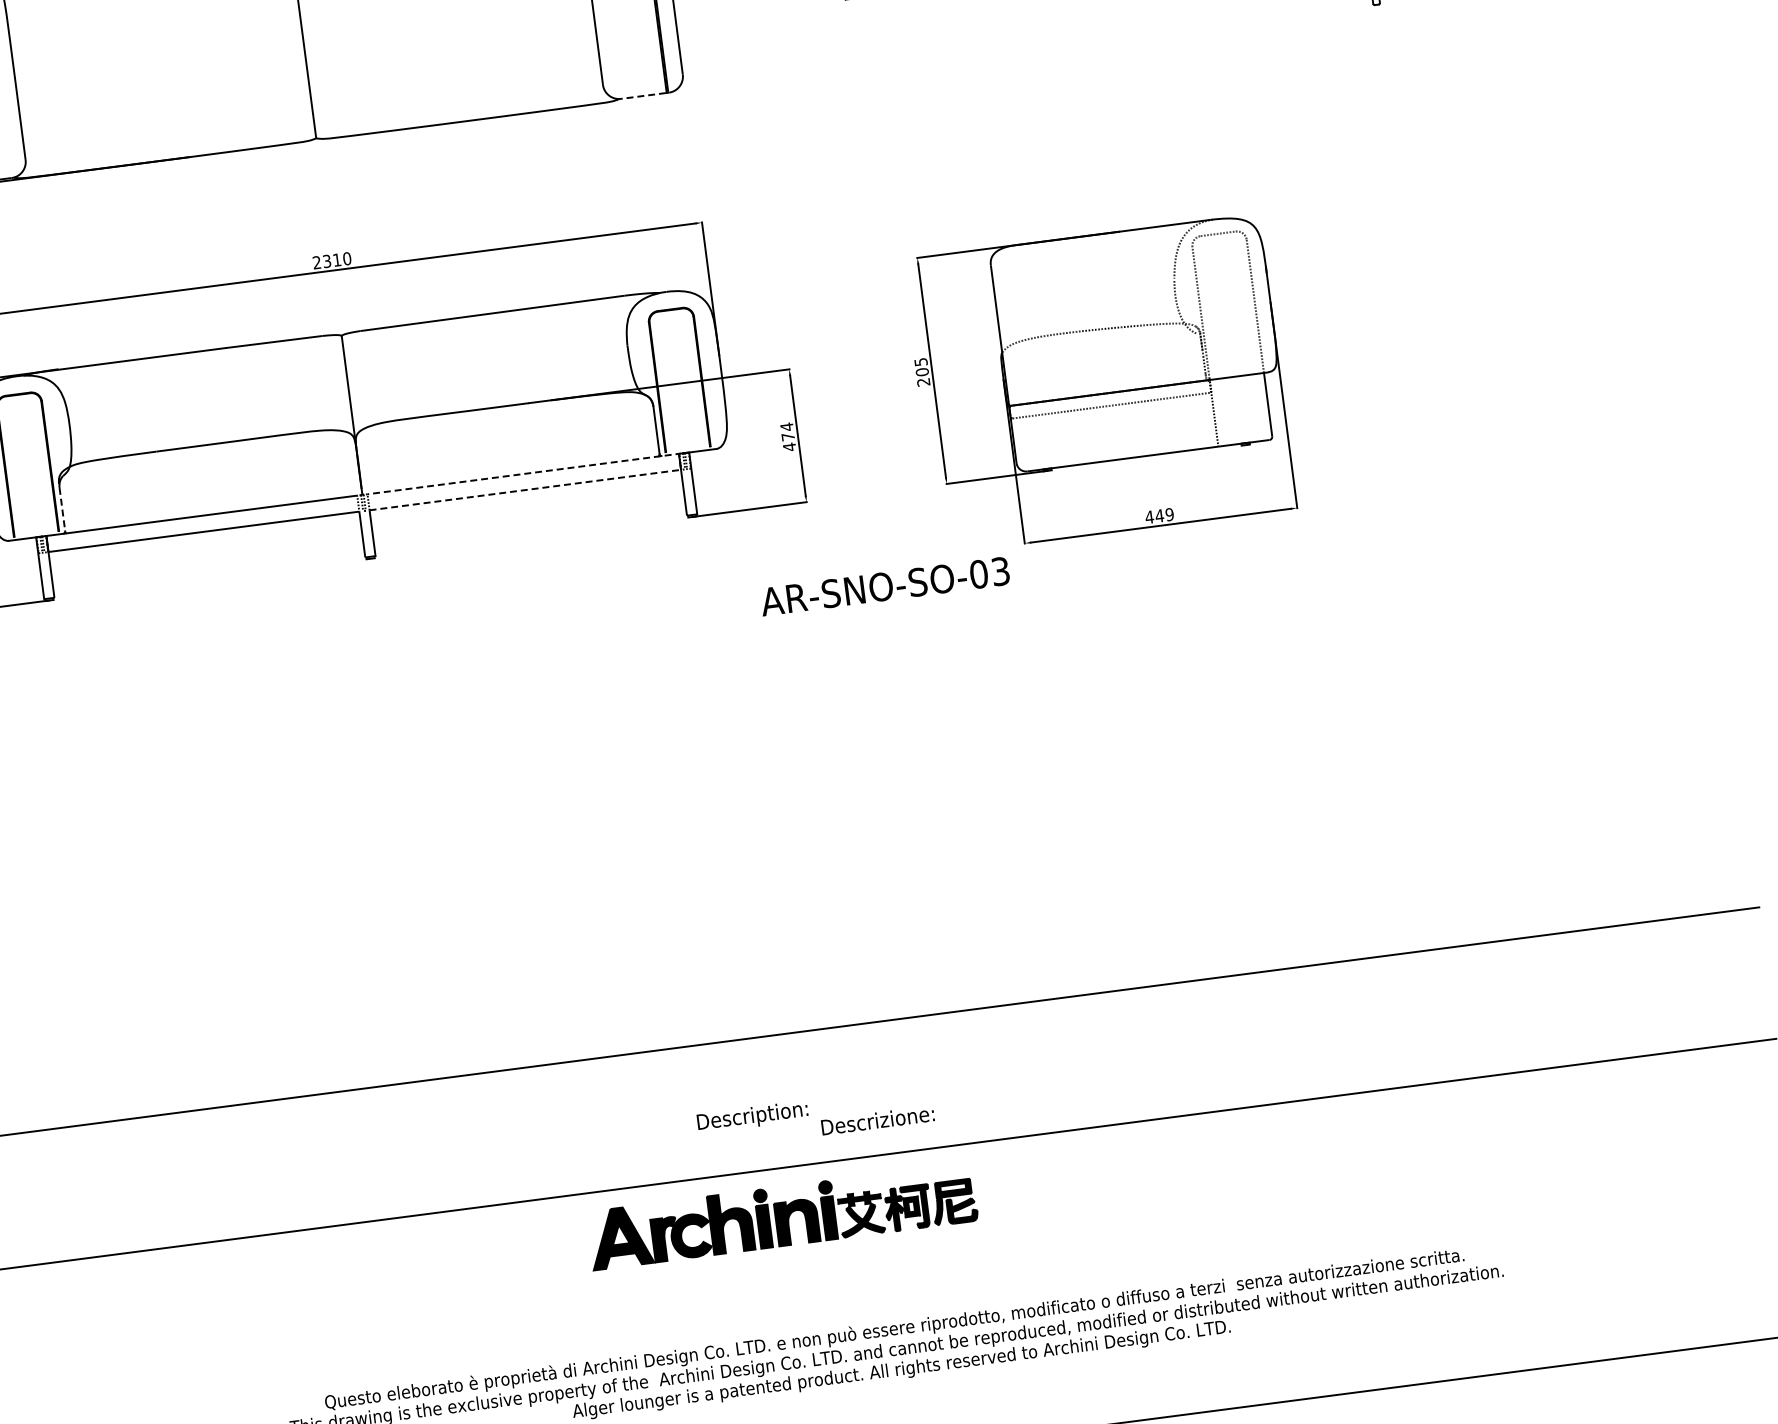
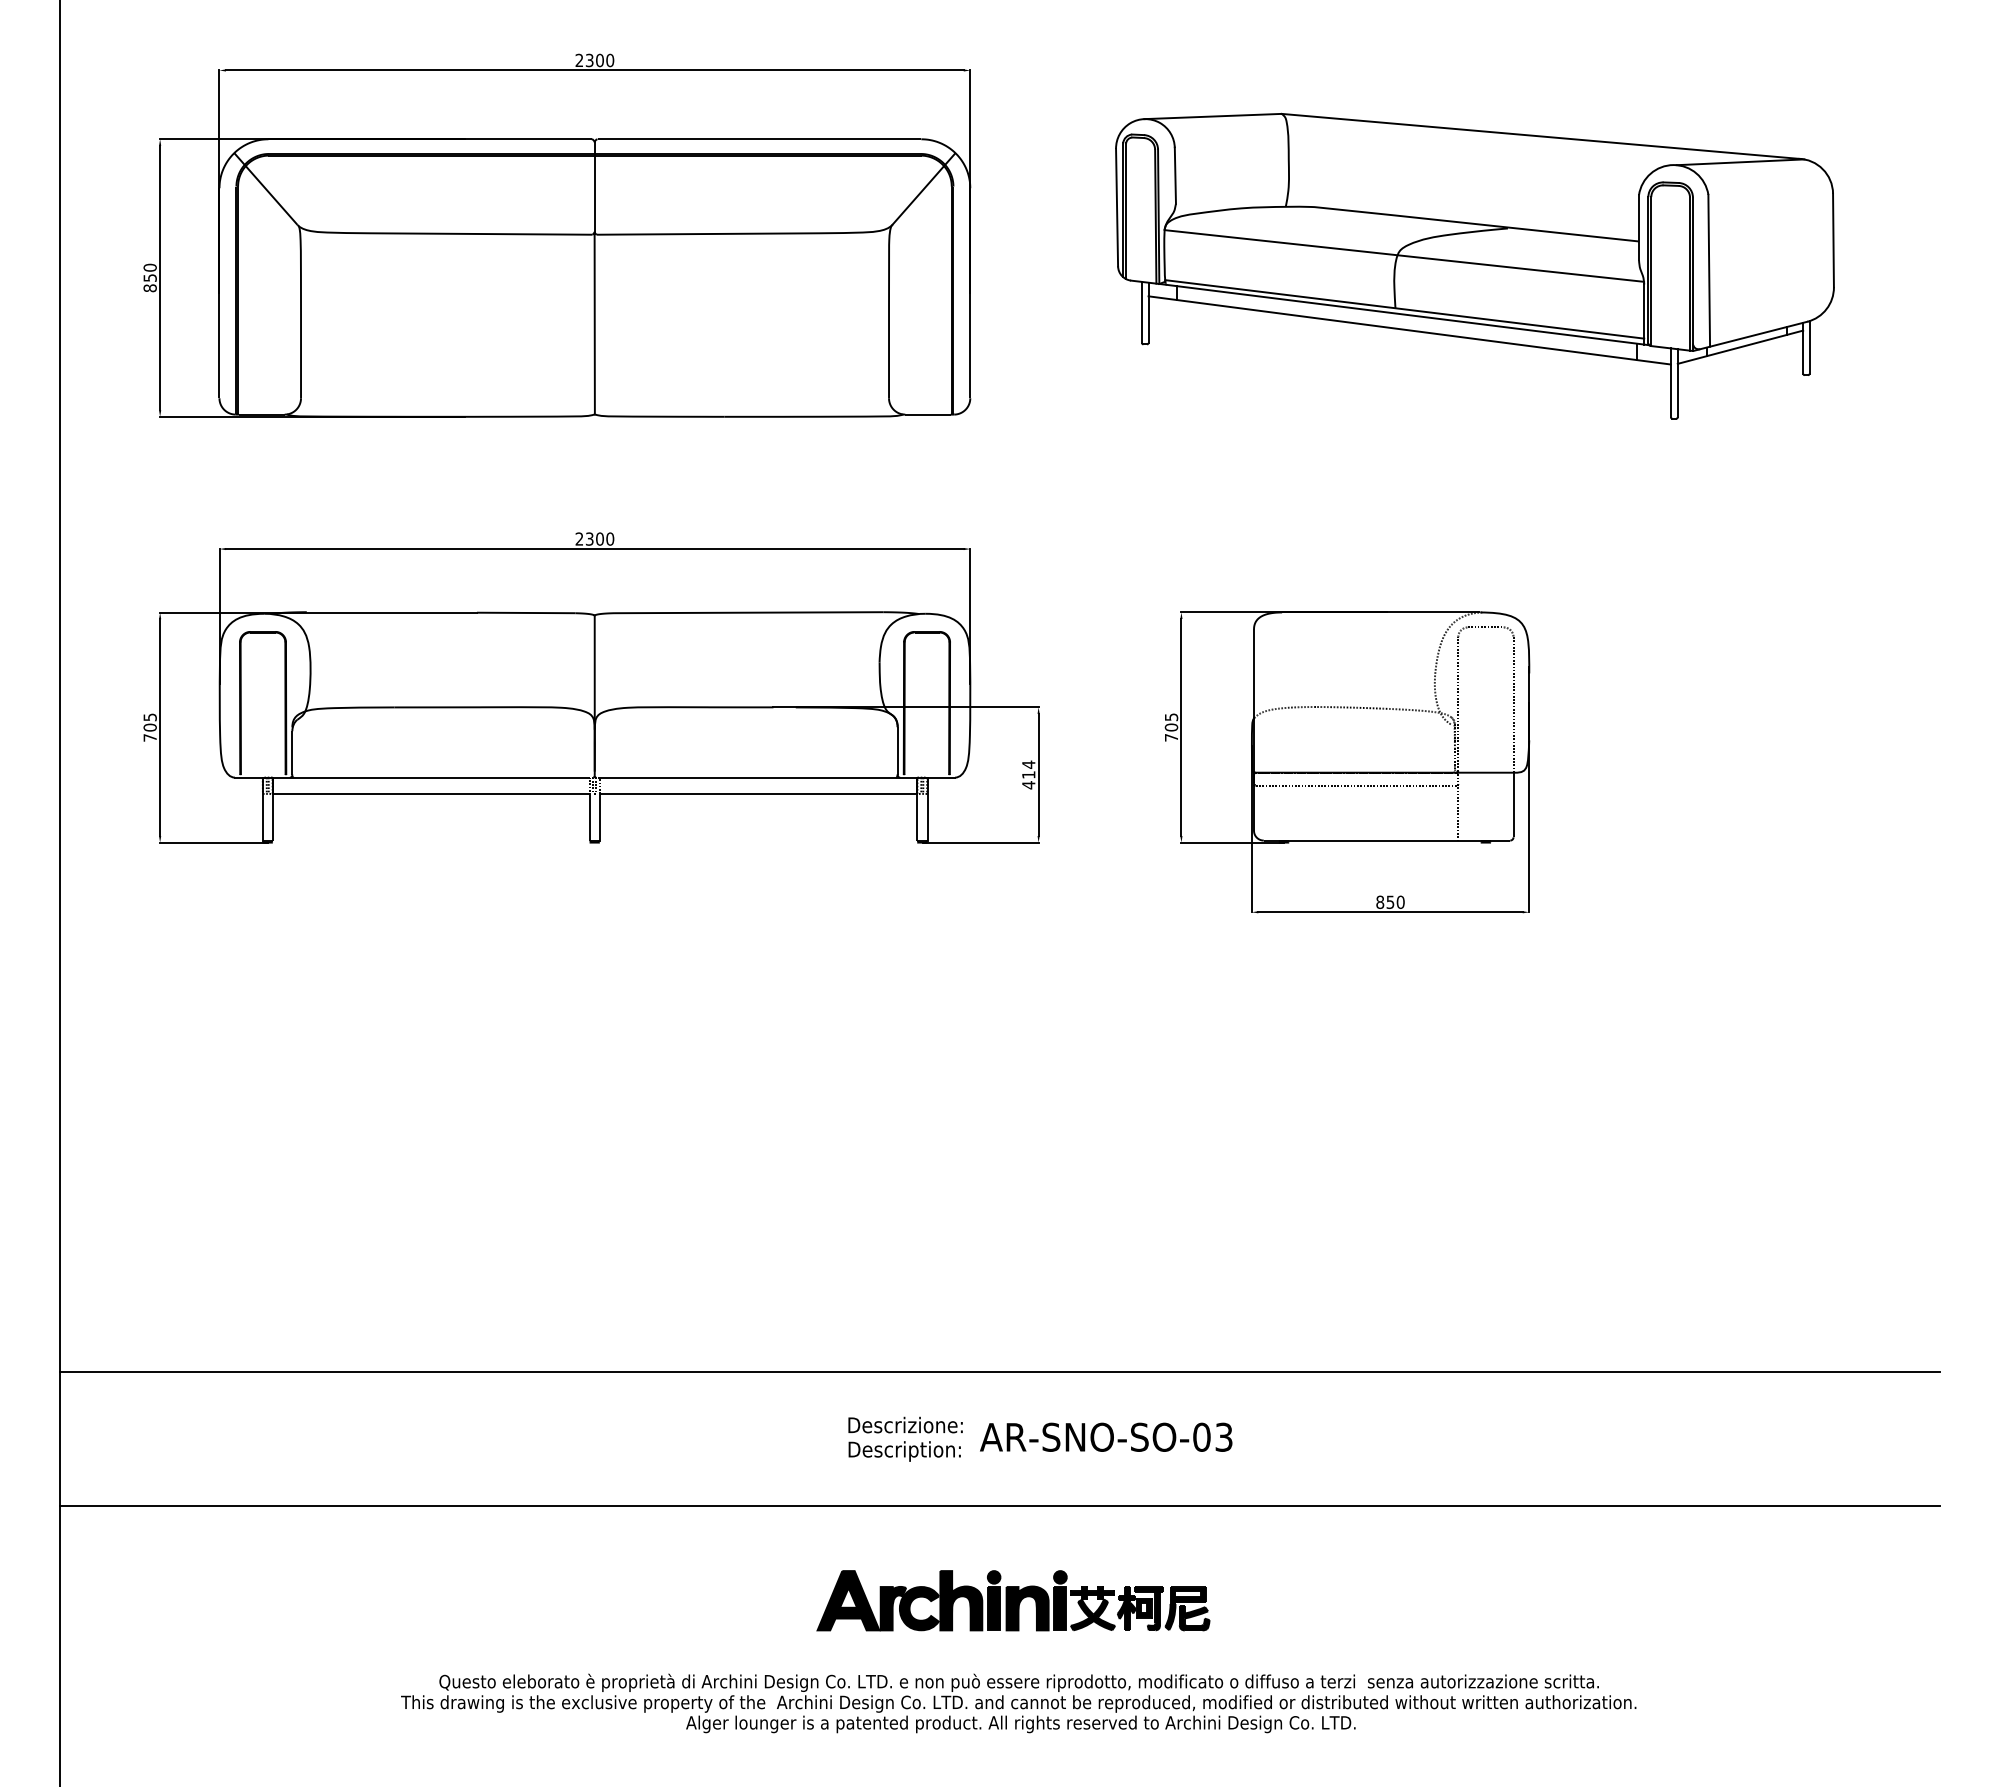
line: (643, 95) -> (928, 414), dashed -> solid
text: (336, 259) -> (599, 538), 2310 -> 2300
text: (922, 382) -> (1170, 737), 205 -> 705
text: (787, 436) -> (1028, 774), 474 -> 414
line: (680, 461) -> (917, 785), dashed -> solid
line: (62, 508) -> (292, 752), dashed -> solid
text: (1159, 516) -> (1390, 902), 449 -> 850
text: (885, 585) -> (1106, 1436), moved
text: (877, 1119) -> (905, 1424), moved
part: (782, 1216) -> (1013, 1600), moved

